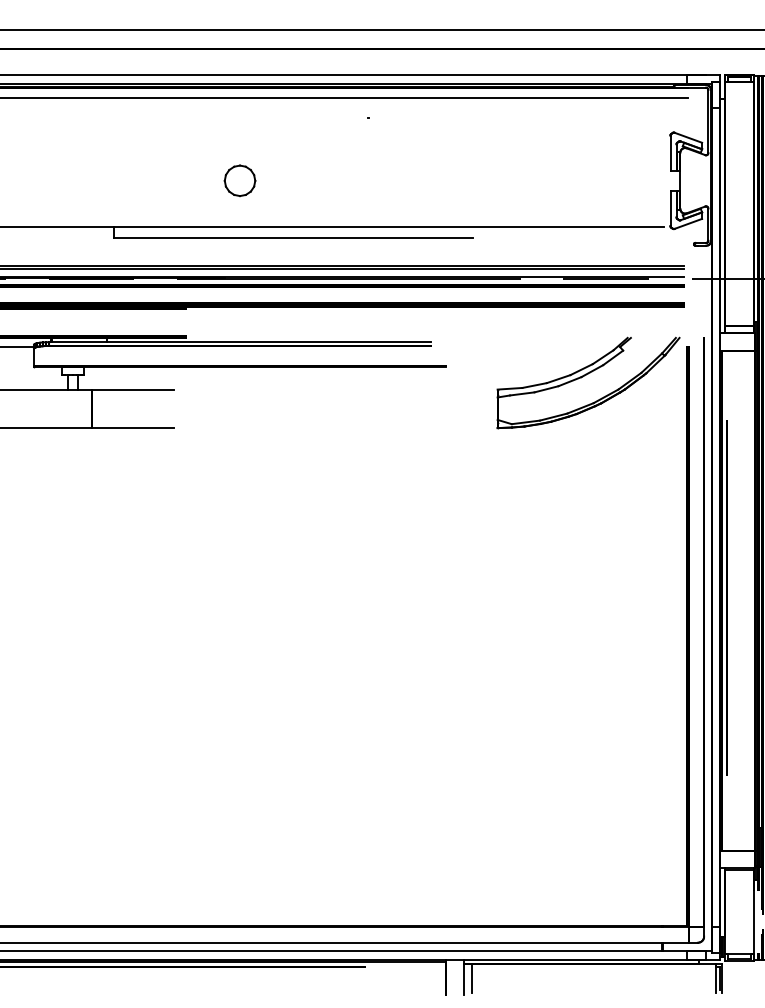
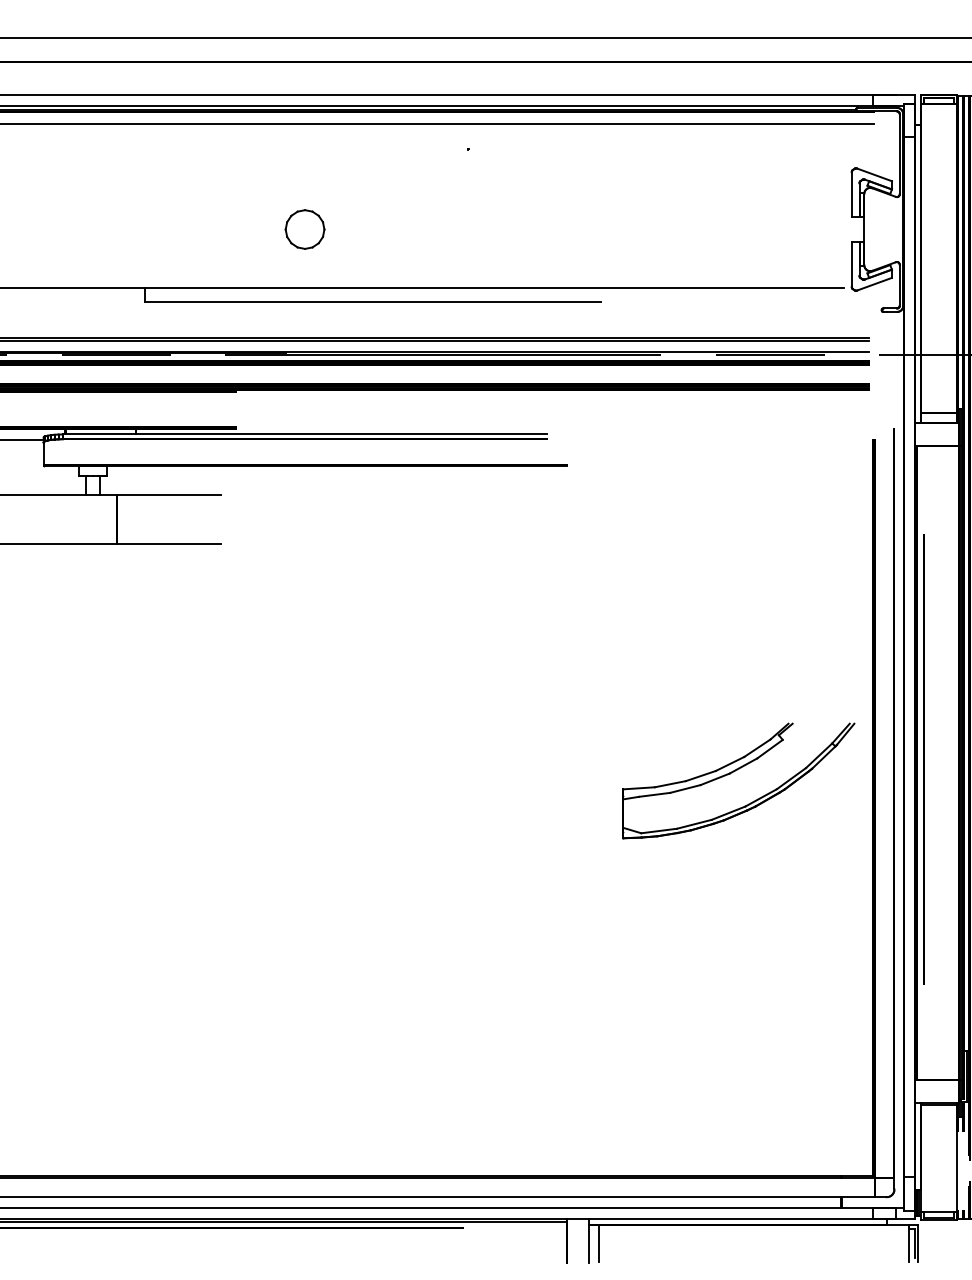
part: (583, 377) -> (732, 773), moved

